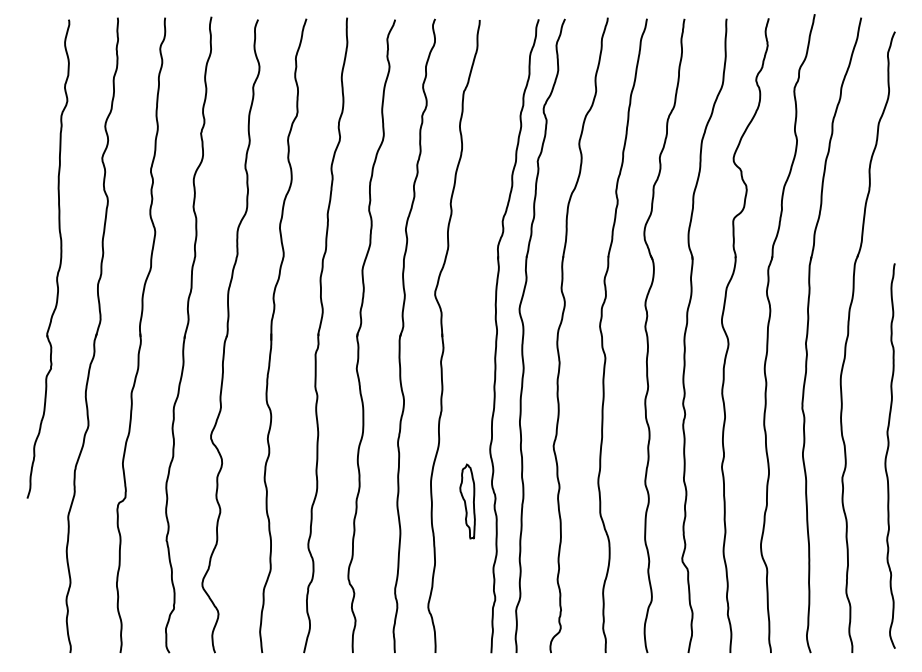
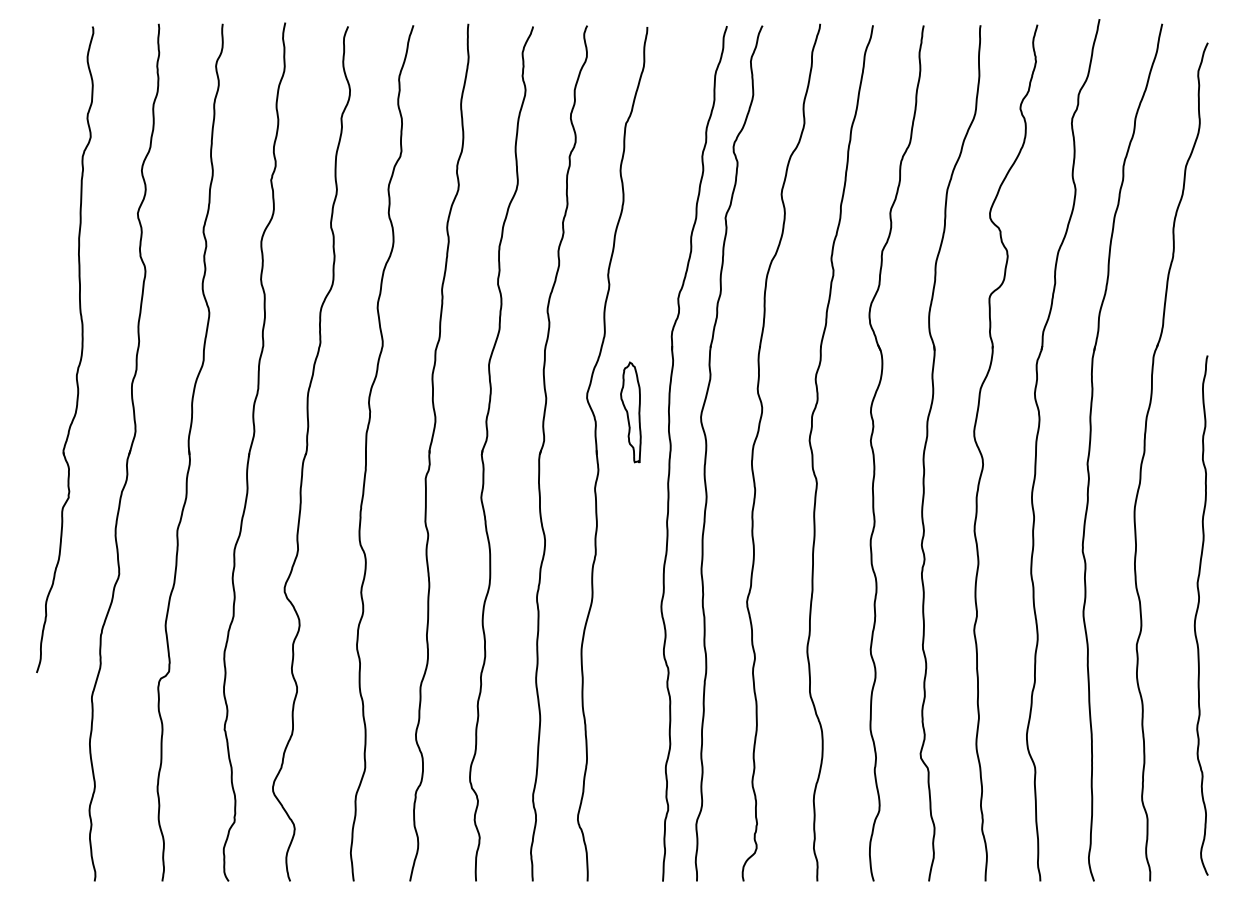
part: (467, 501) -> (630, 412), moved

